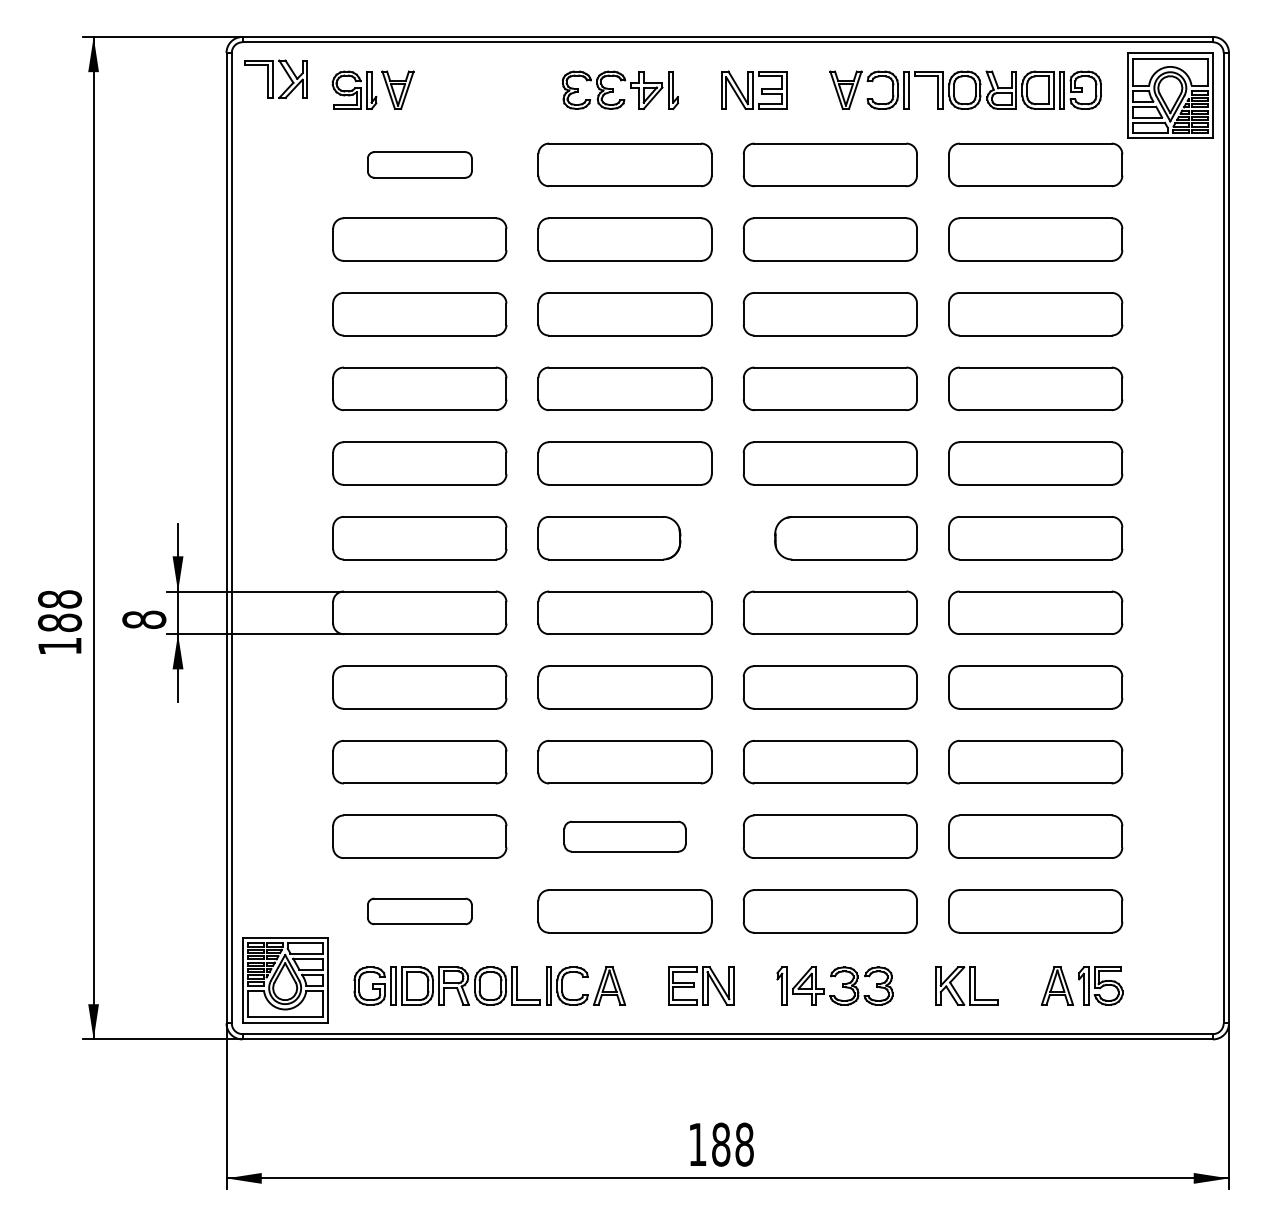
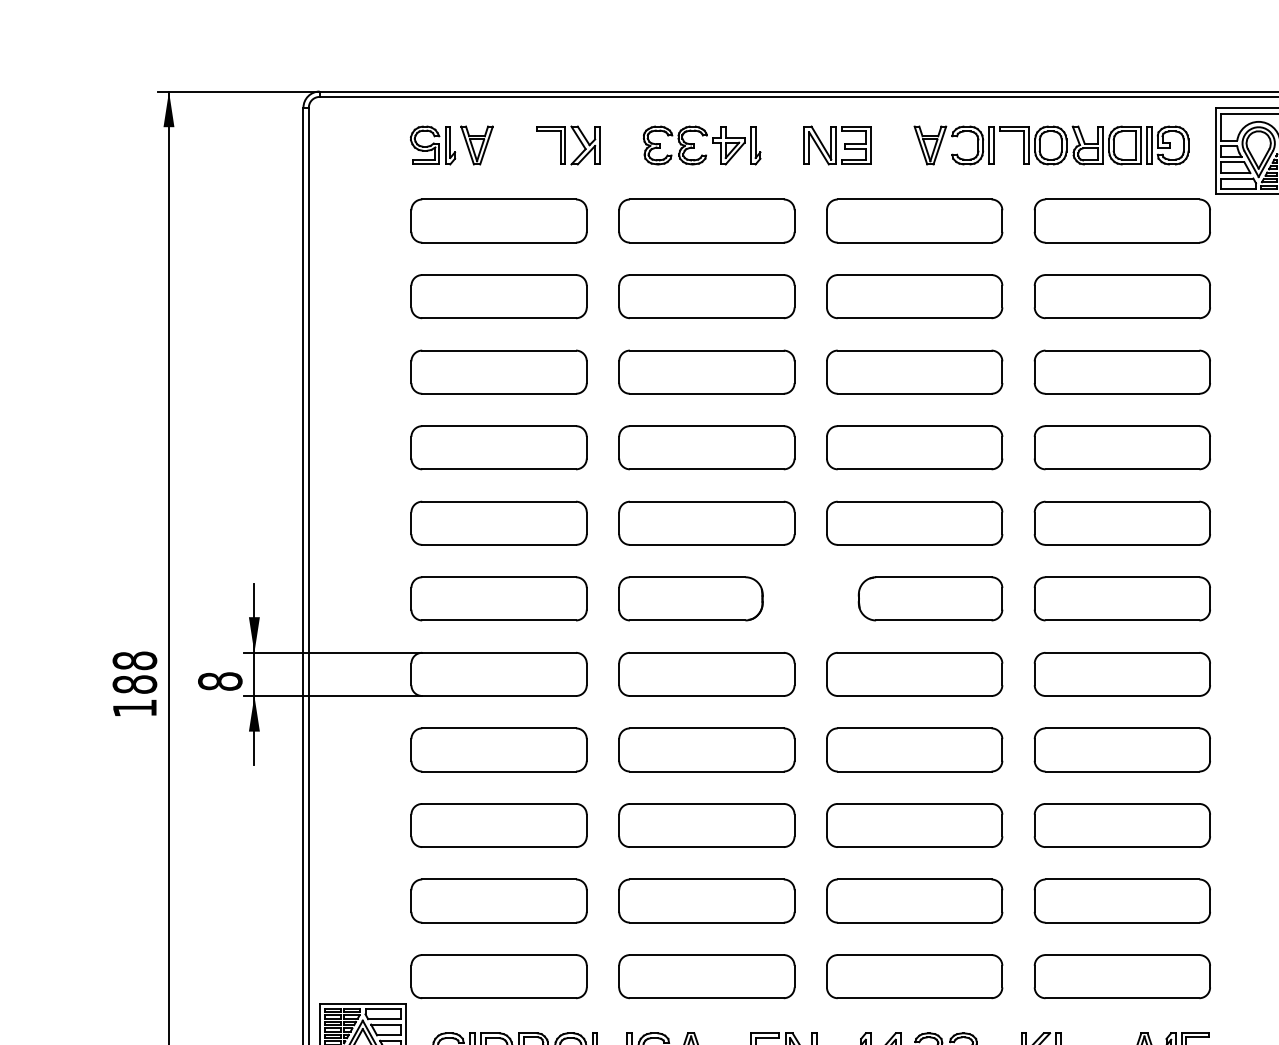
part: (275, 78) -> (567, 144), moved
part: (419, 164) -> (498, 220), size x1.67
part: (624, 836) -> (706, 900), size x1.43
part: (419, 911) -> (498, 976), size x1.67

